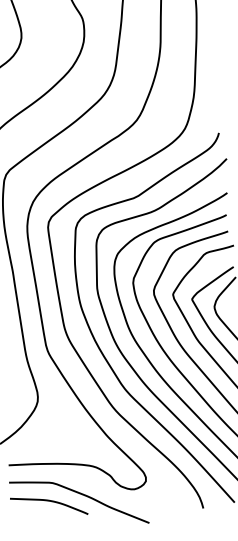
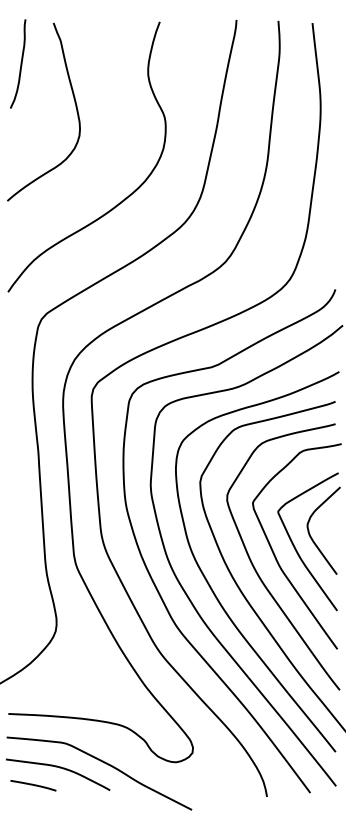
line: (31, 515) -> (33, 785), added

